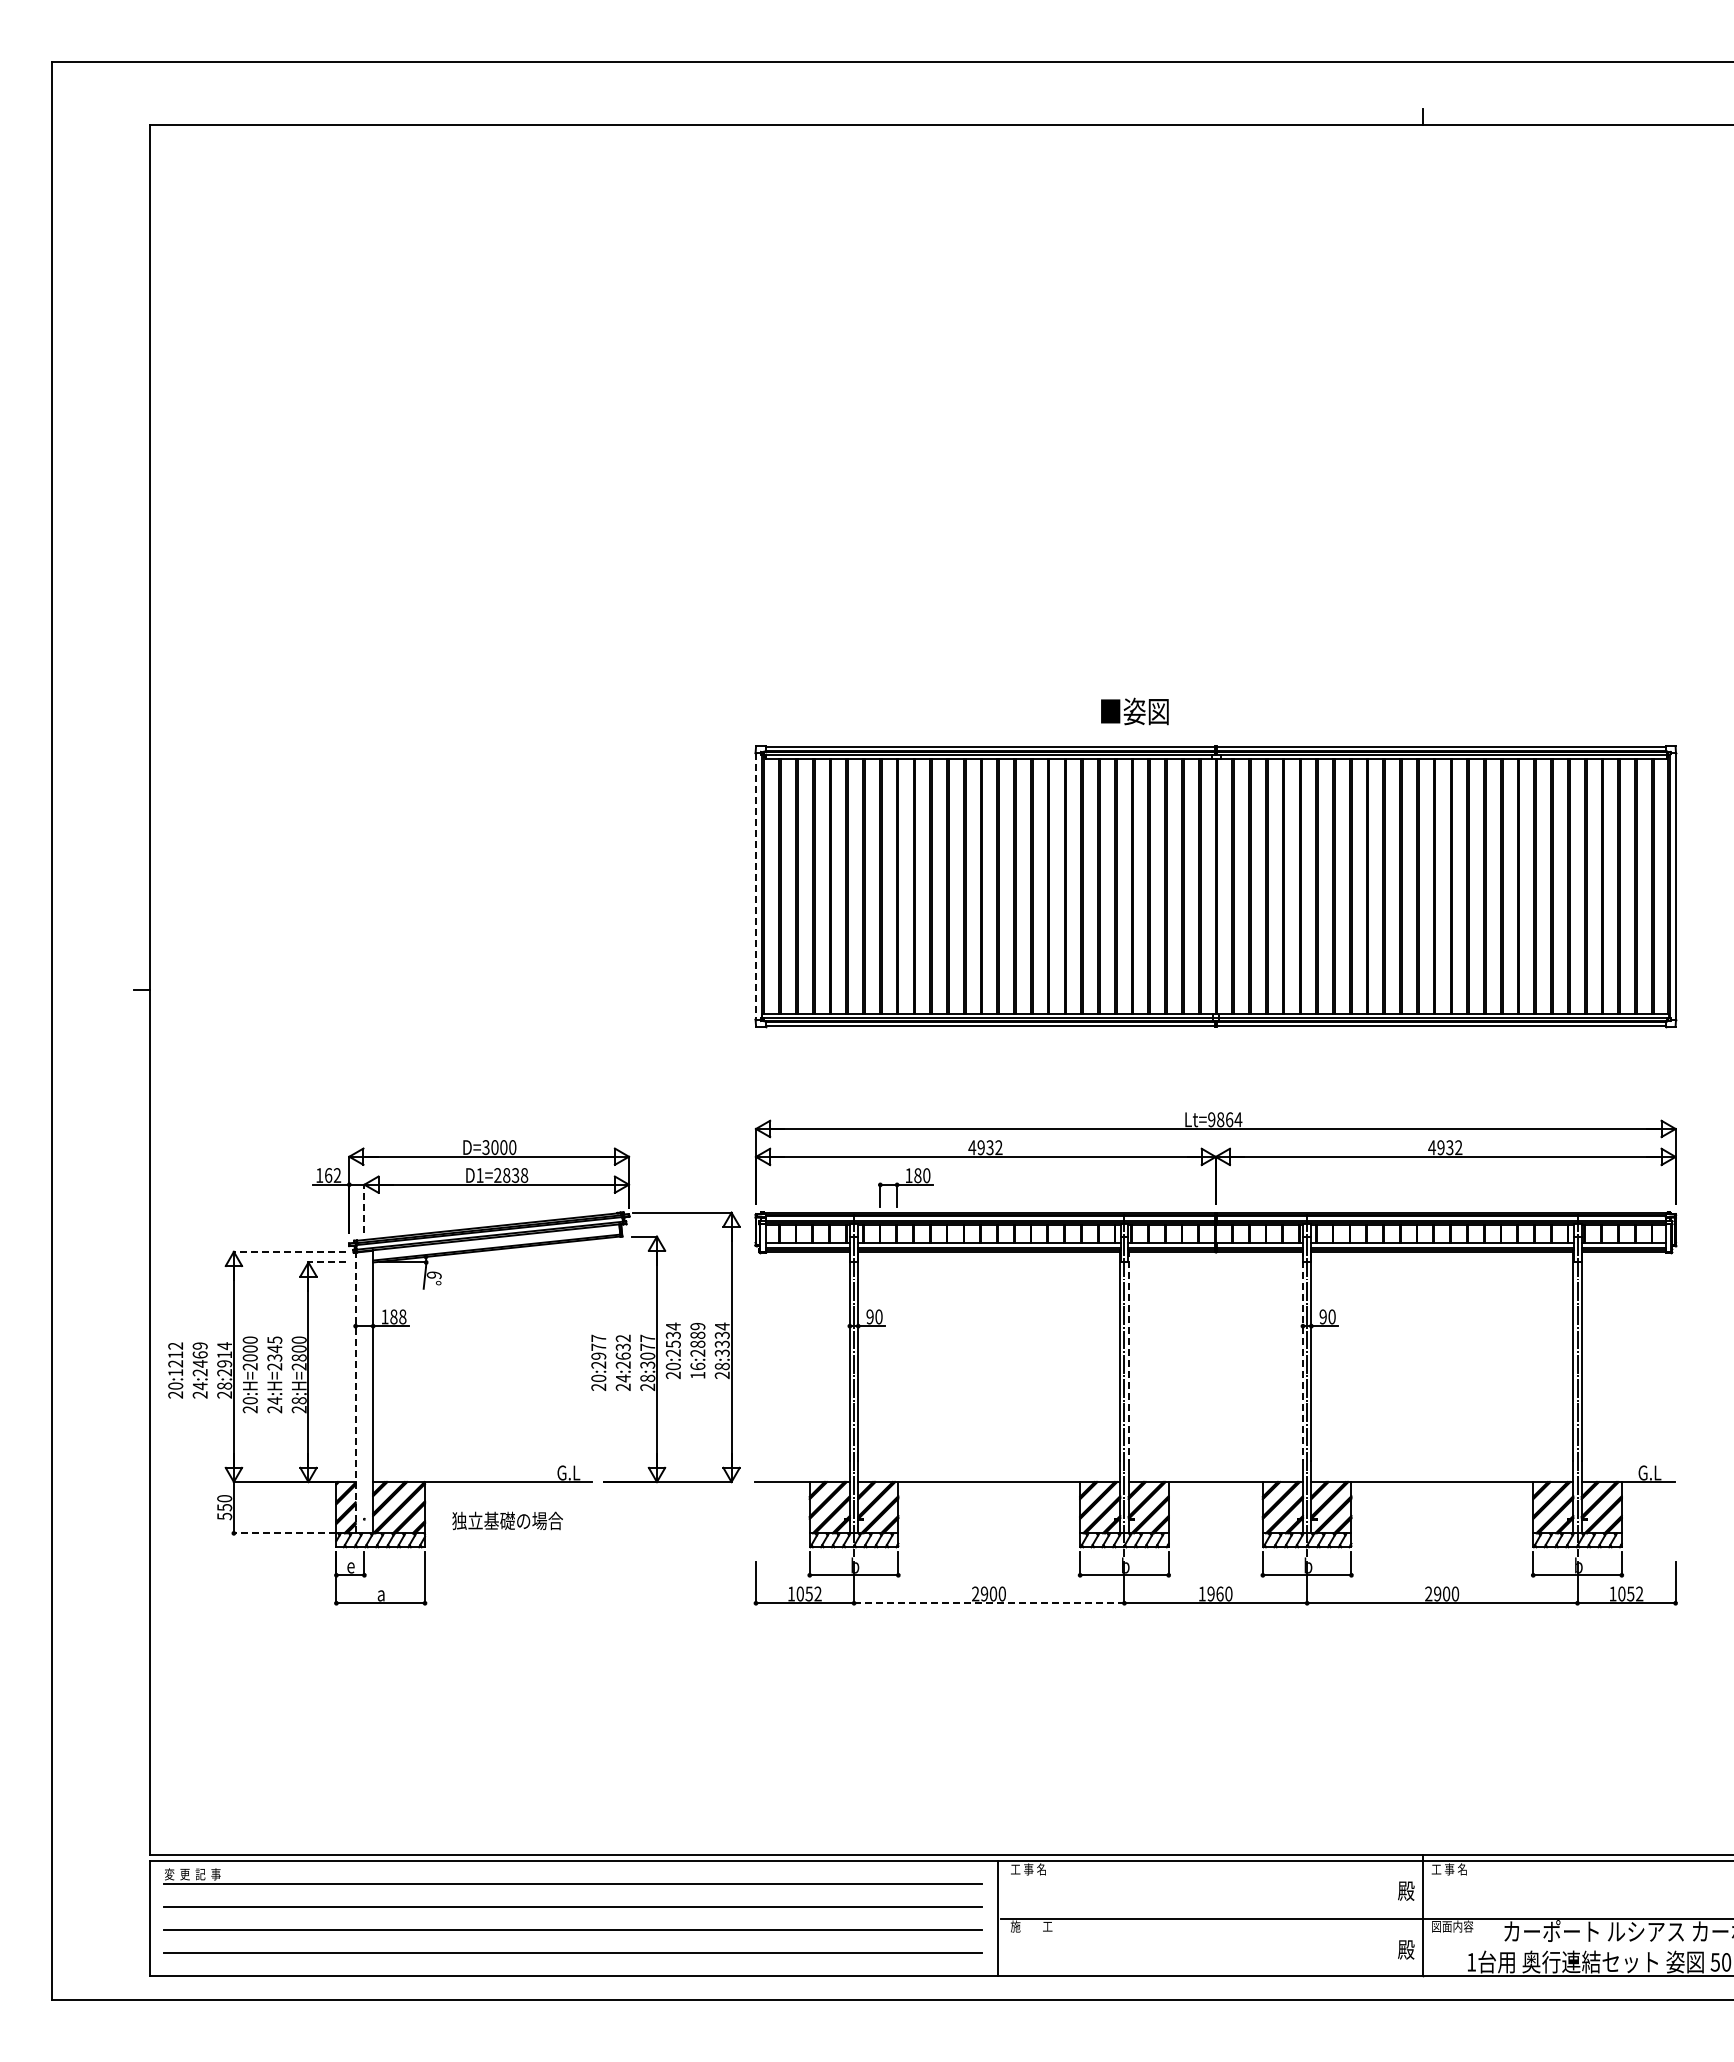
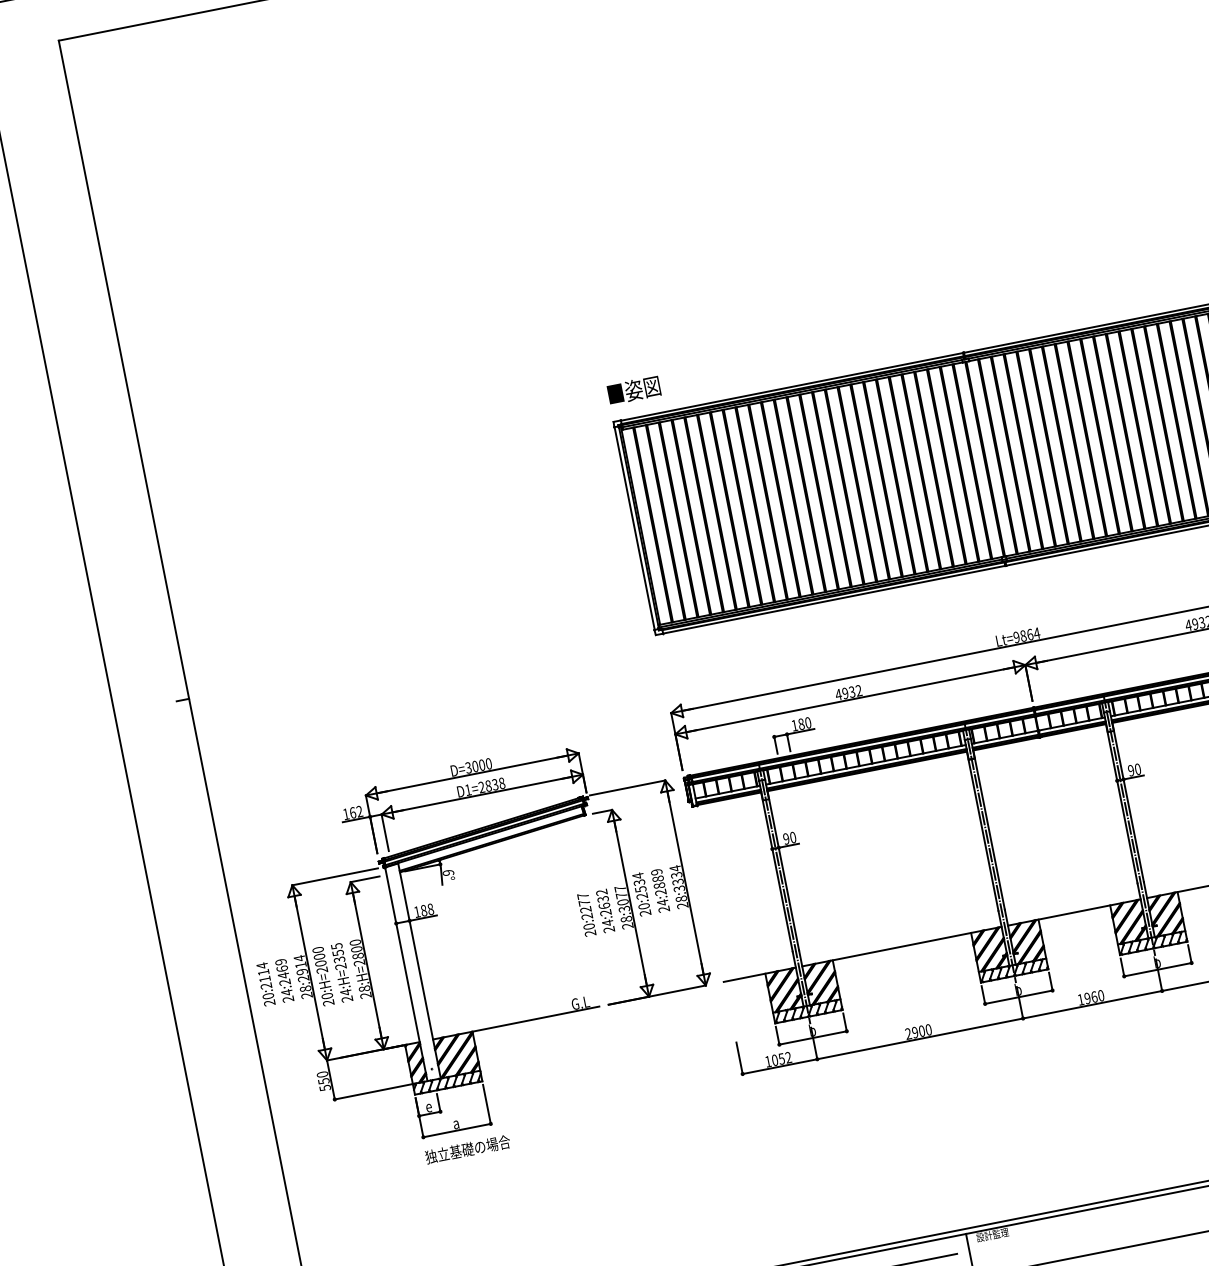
text: (1134, 711) -> (633, 390), moved
line: (755, 886) -> (634, 528), dashed -> solid
line: (364, 1208) -> (385, 832), dashed -> solid
line: (289, 1251) -> (334, 876), dashed -> solid
line: (327, 1262) -> (365, 879), dashed -> solid
text: (274, 1349) -> (338, 953), 24:H=2345 -> 24:H=2355
text: (599, 1355) -> (586, 909), 20:2977 -> 20:2277
line: (1128, 1356) -> (988, 830), dashed -> solid
line: (1302, 1356) -> (1121, 803), dashed -> solid
text: (175, 1359) -> (264, 976), 20:1212 -> 20:2114
text: (697, 1370) -> (663, 905), 16:2889 -> 24:2889
line: (355, 1392) -> (406, 974), dashed -> solid
text: (507, 1520) -> (467, 1149), moved
line: (284, 1533) -> (373, 1092), dashed -> solid
line: (989, 1603) -> (920, 1039), dashed -> solid
text: (1031, 1869) -> (992, 1235), 工 事 名 -> 設計監理

